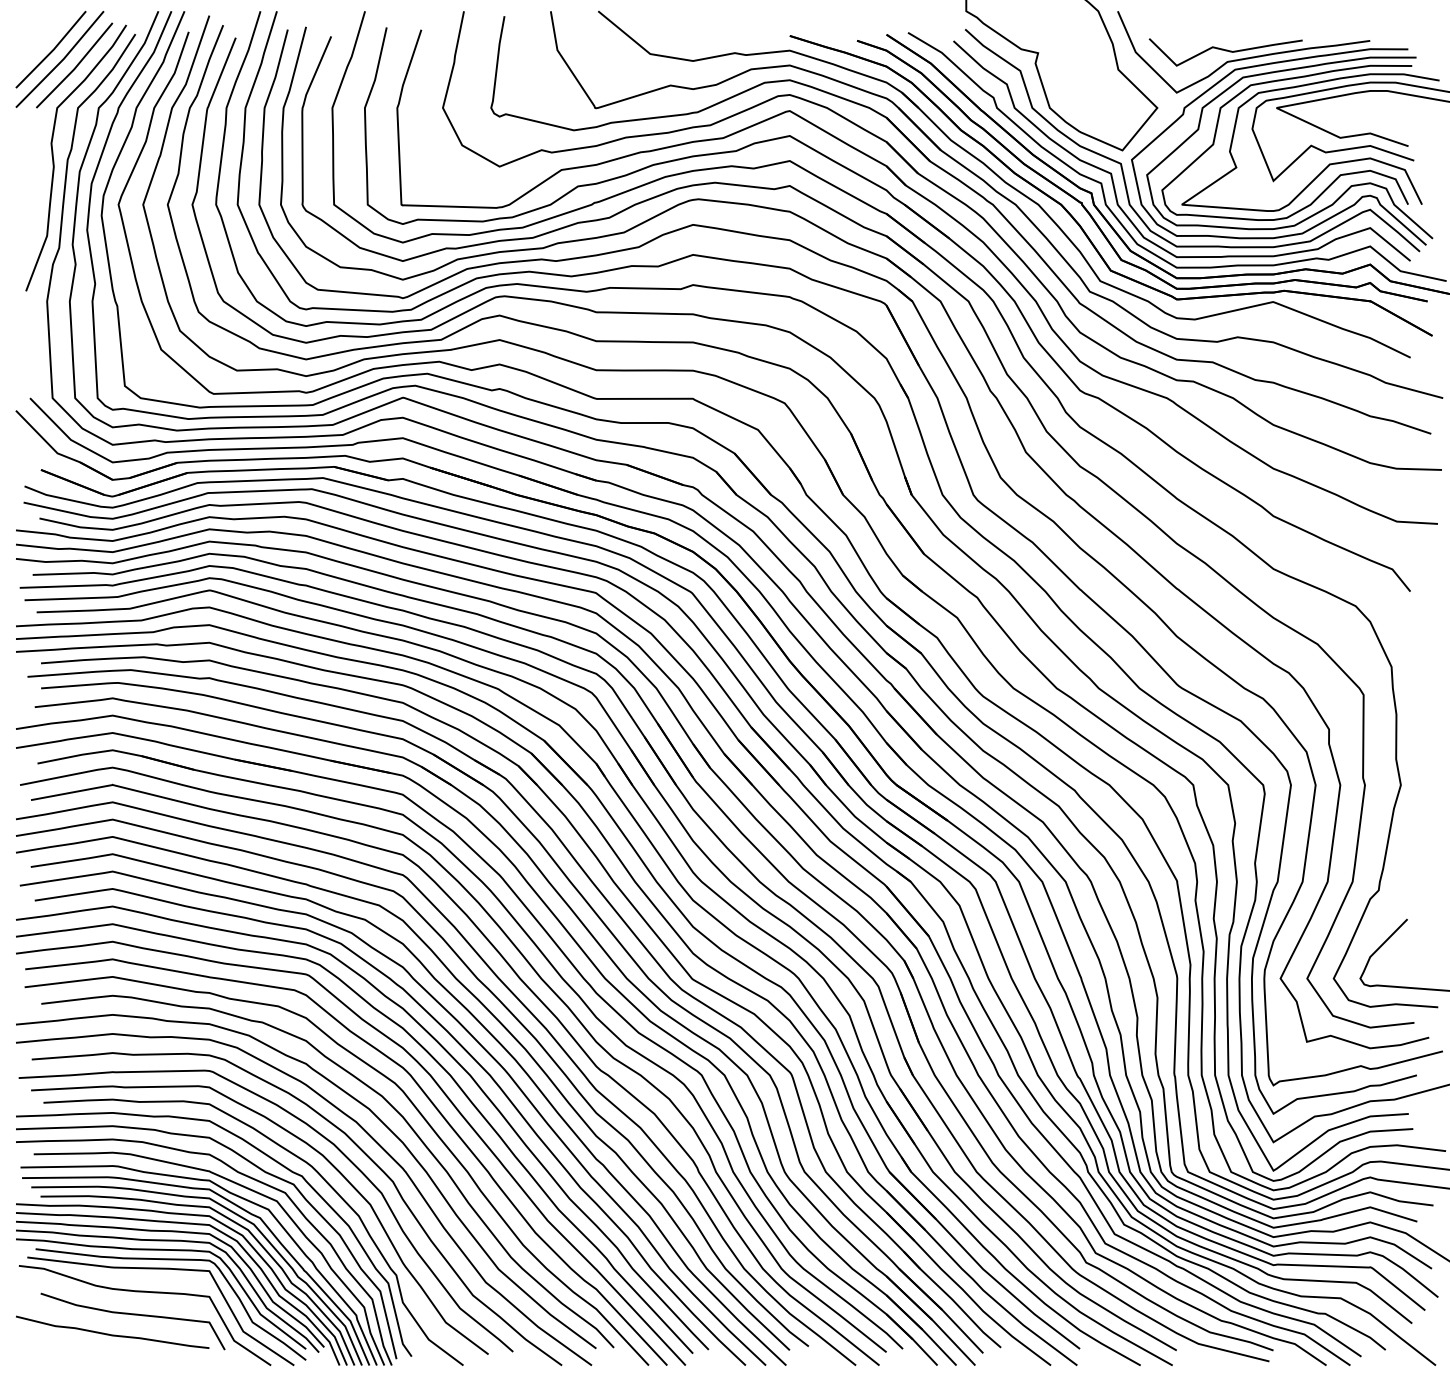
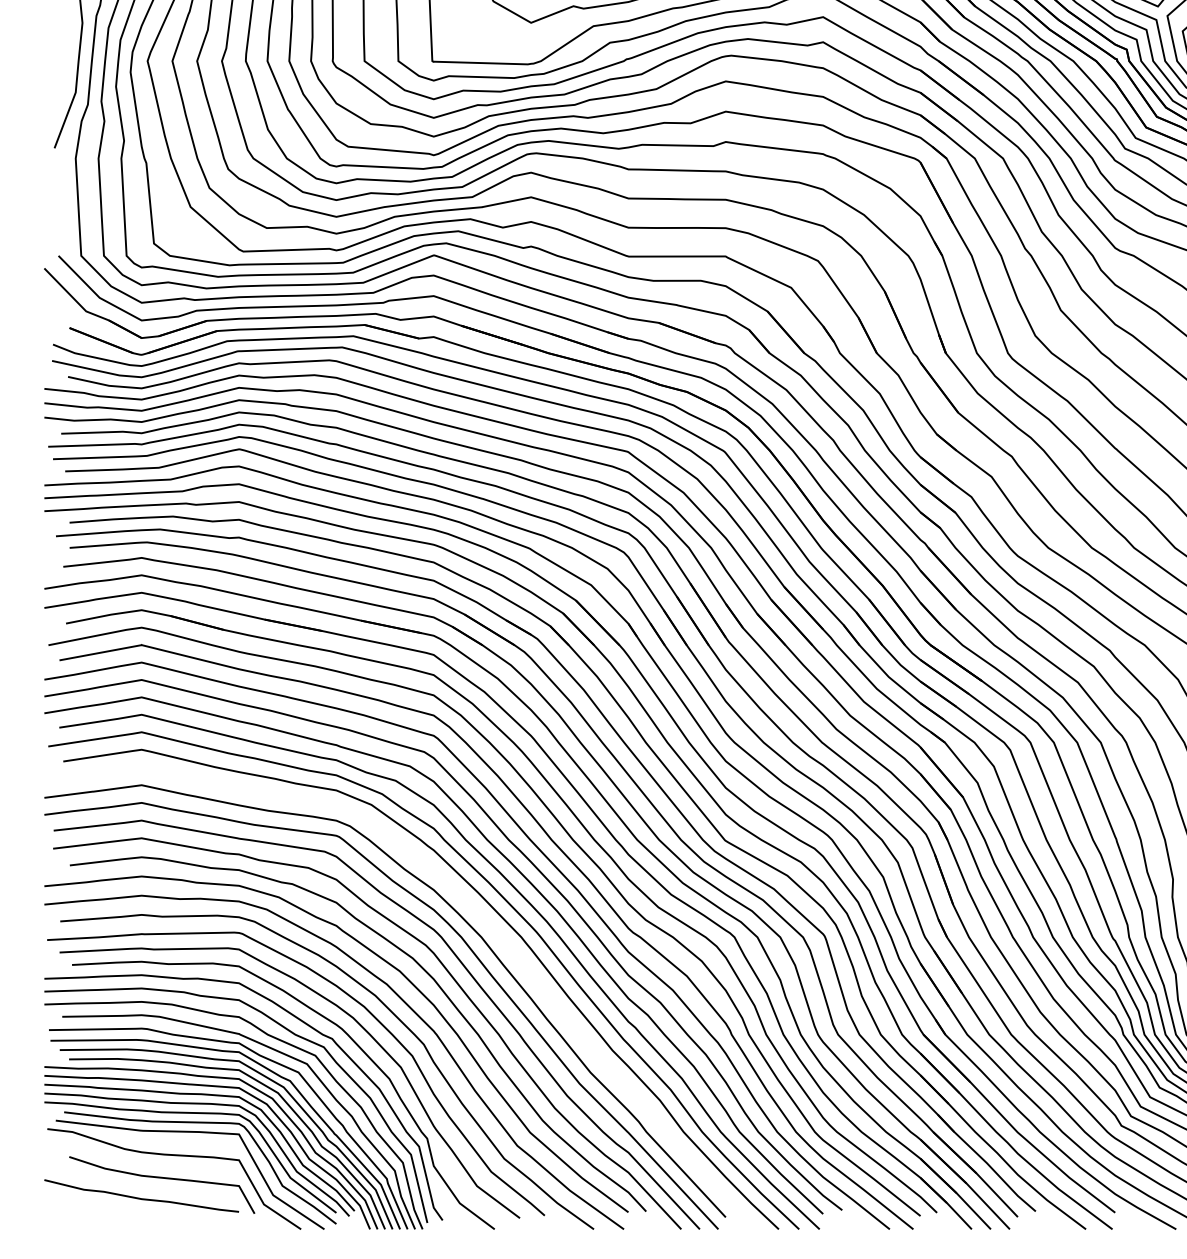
curve: (441, 1047) -> (472, 909), removed

